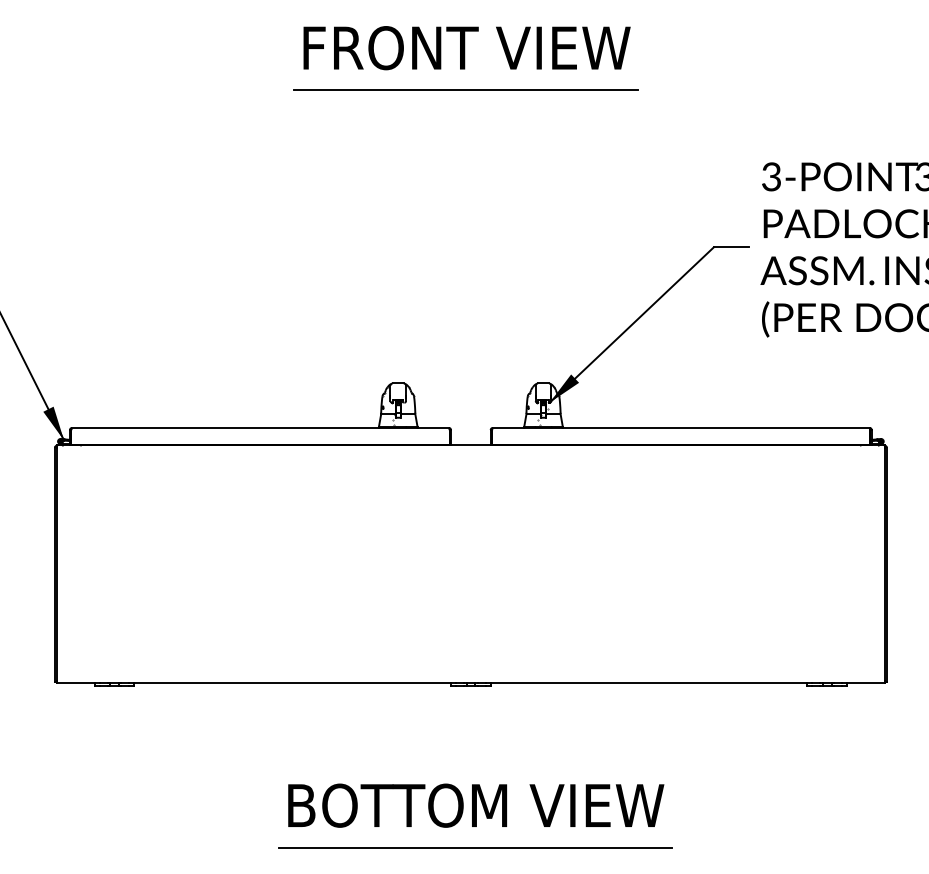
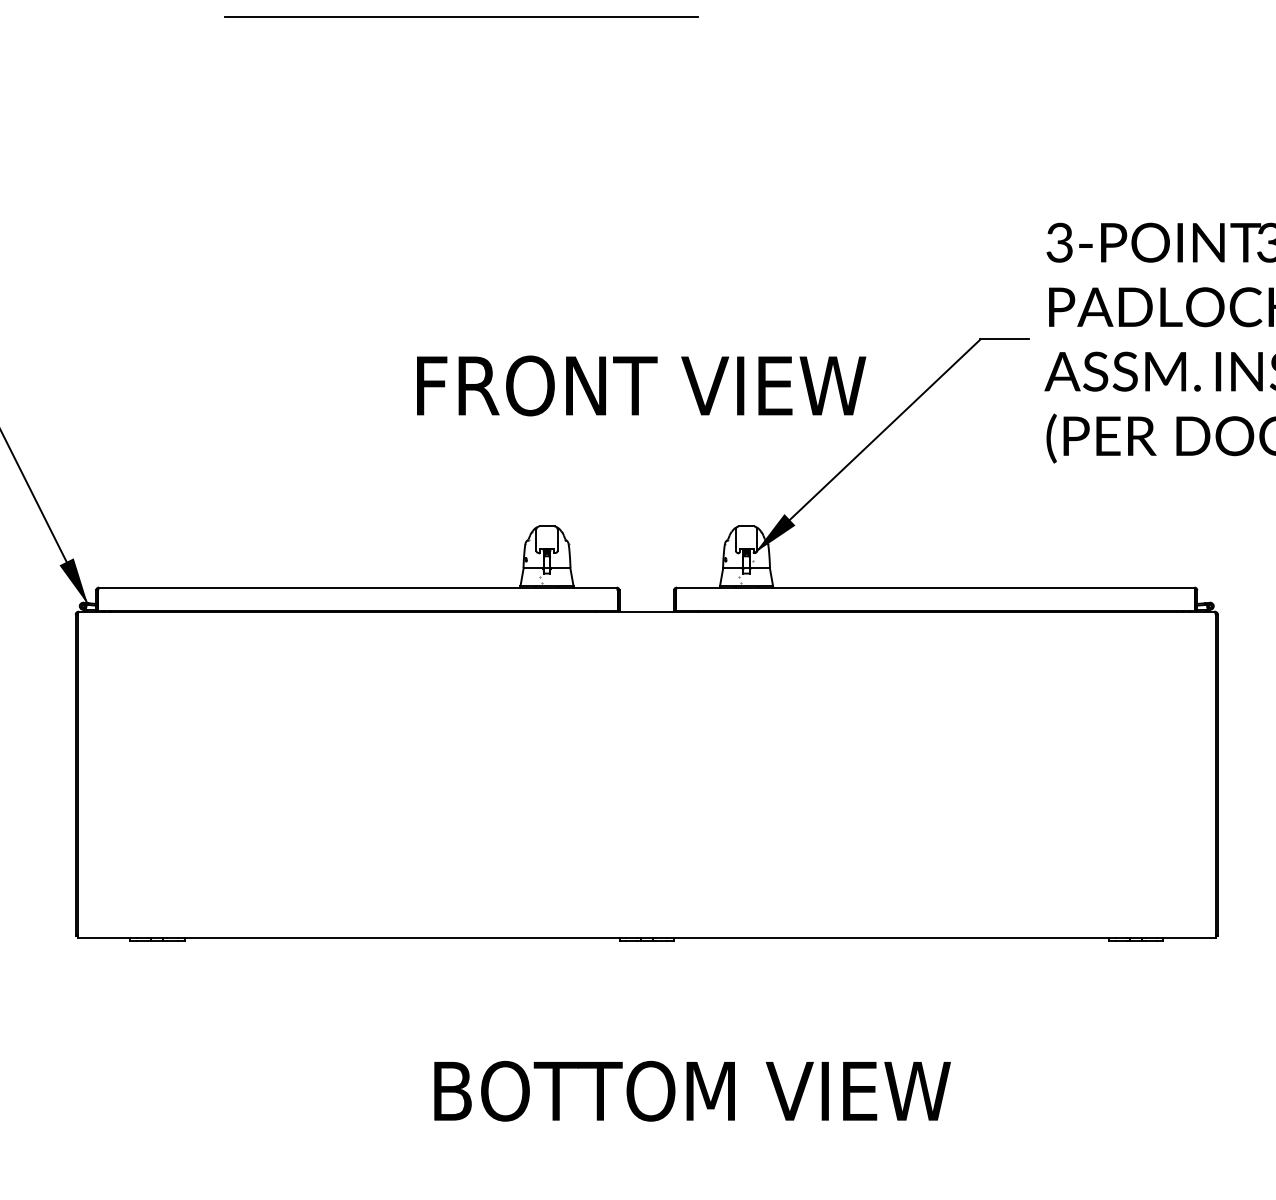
text: (466, 48) -> (640, 386), moved
line: (465, 89) -> (460, 15), moved
text: (476, 805) -> (692, 1090), moved
line: (475, 848) -> (653, 1165), removed

